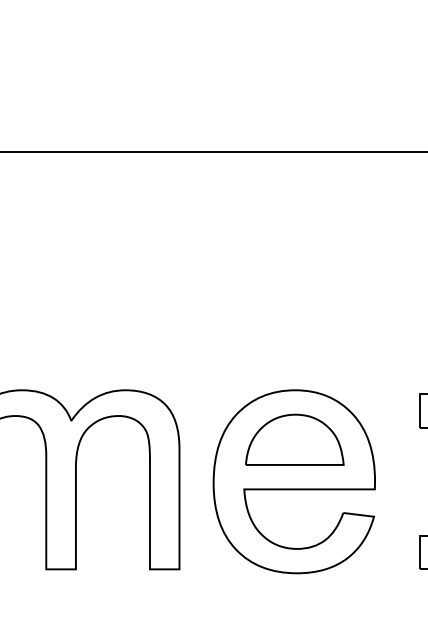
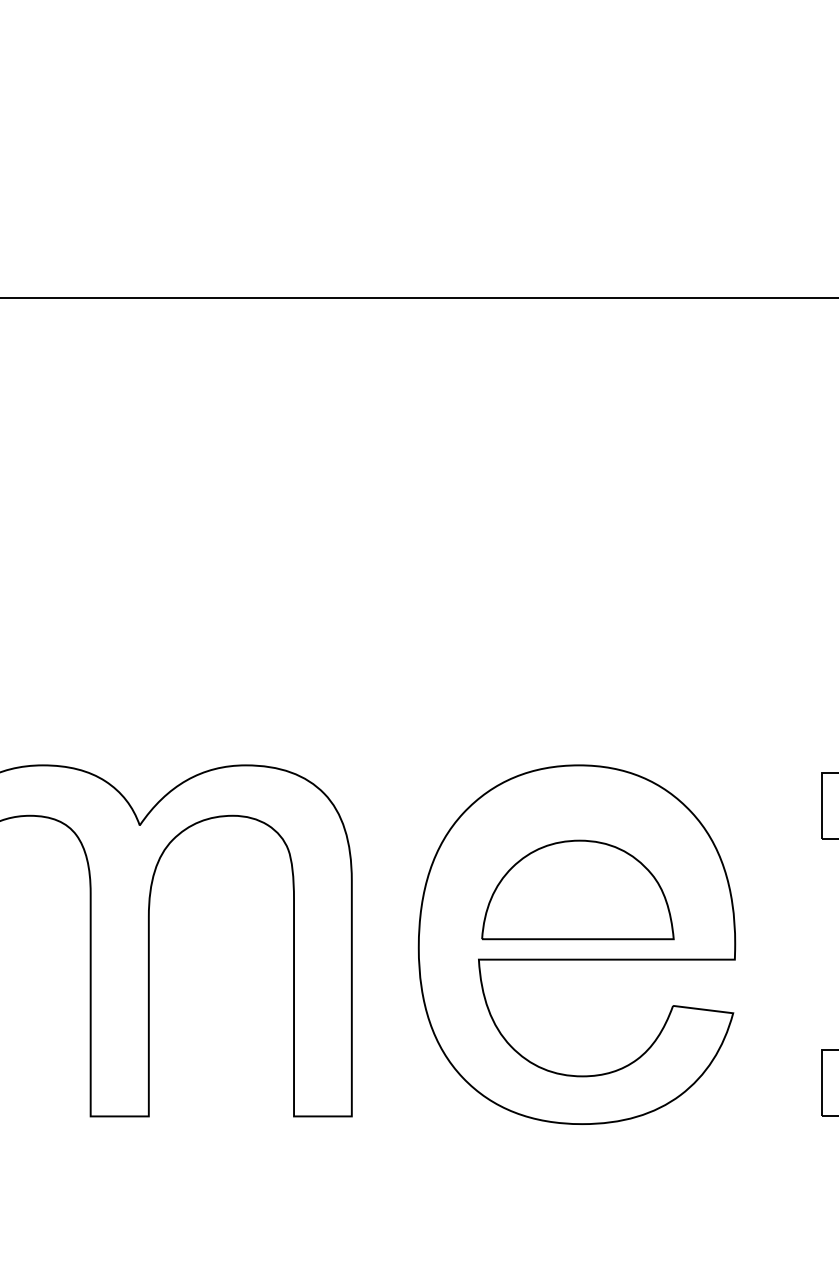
part: (294, 439) -> (577, 889), moved

